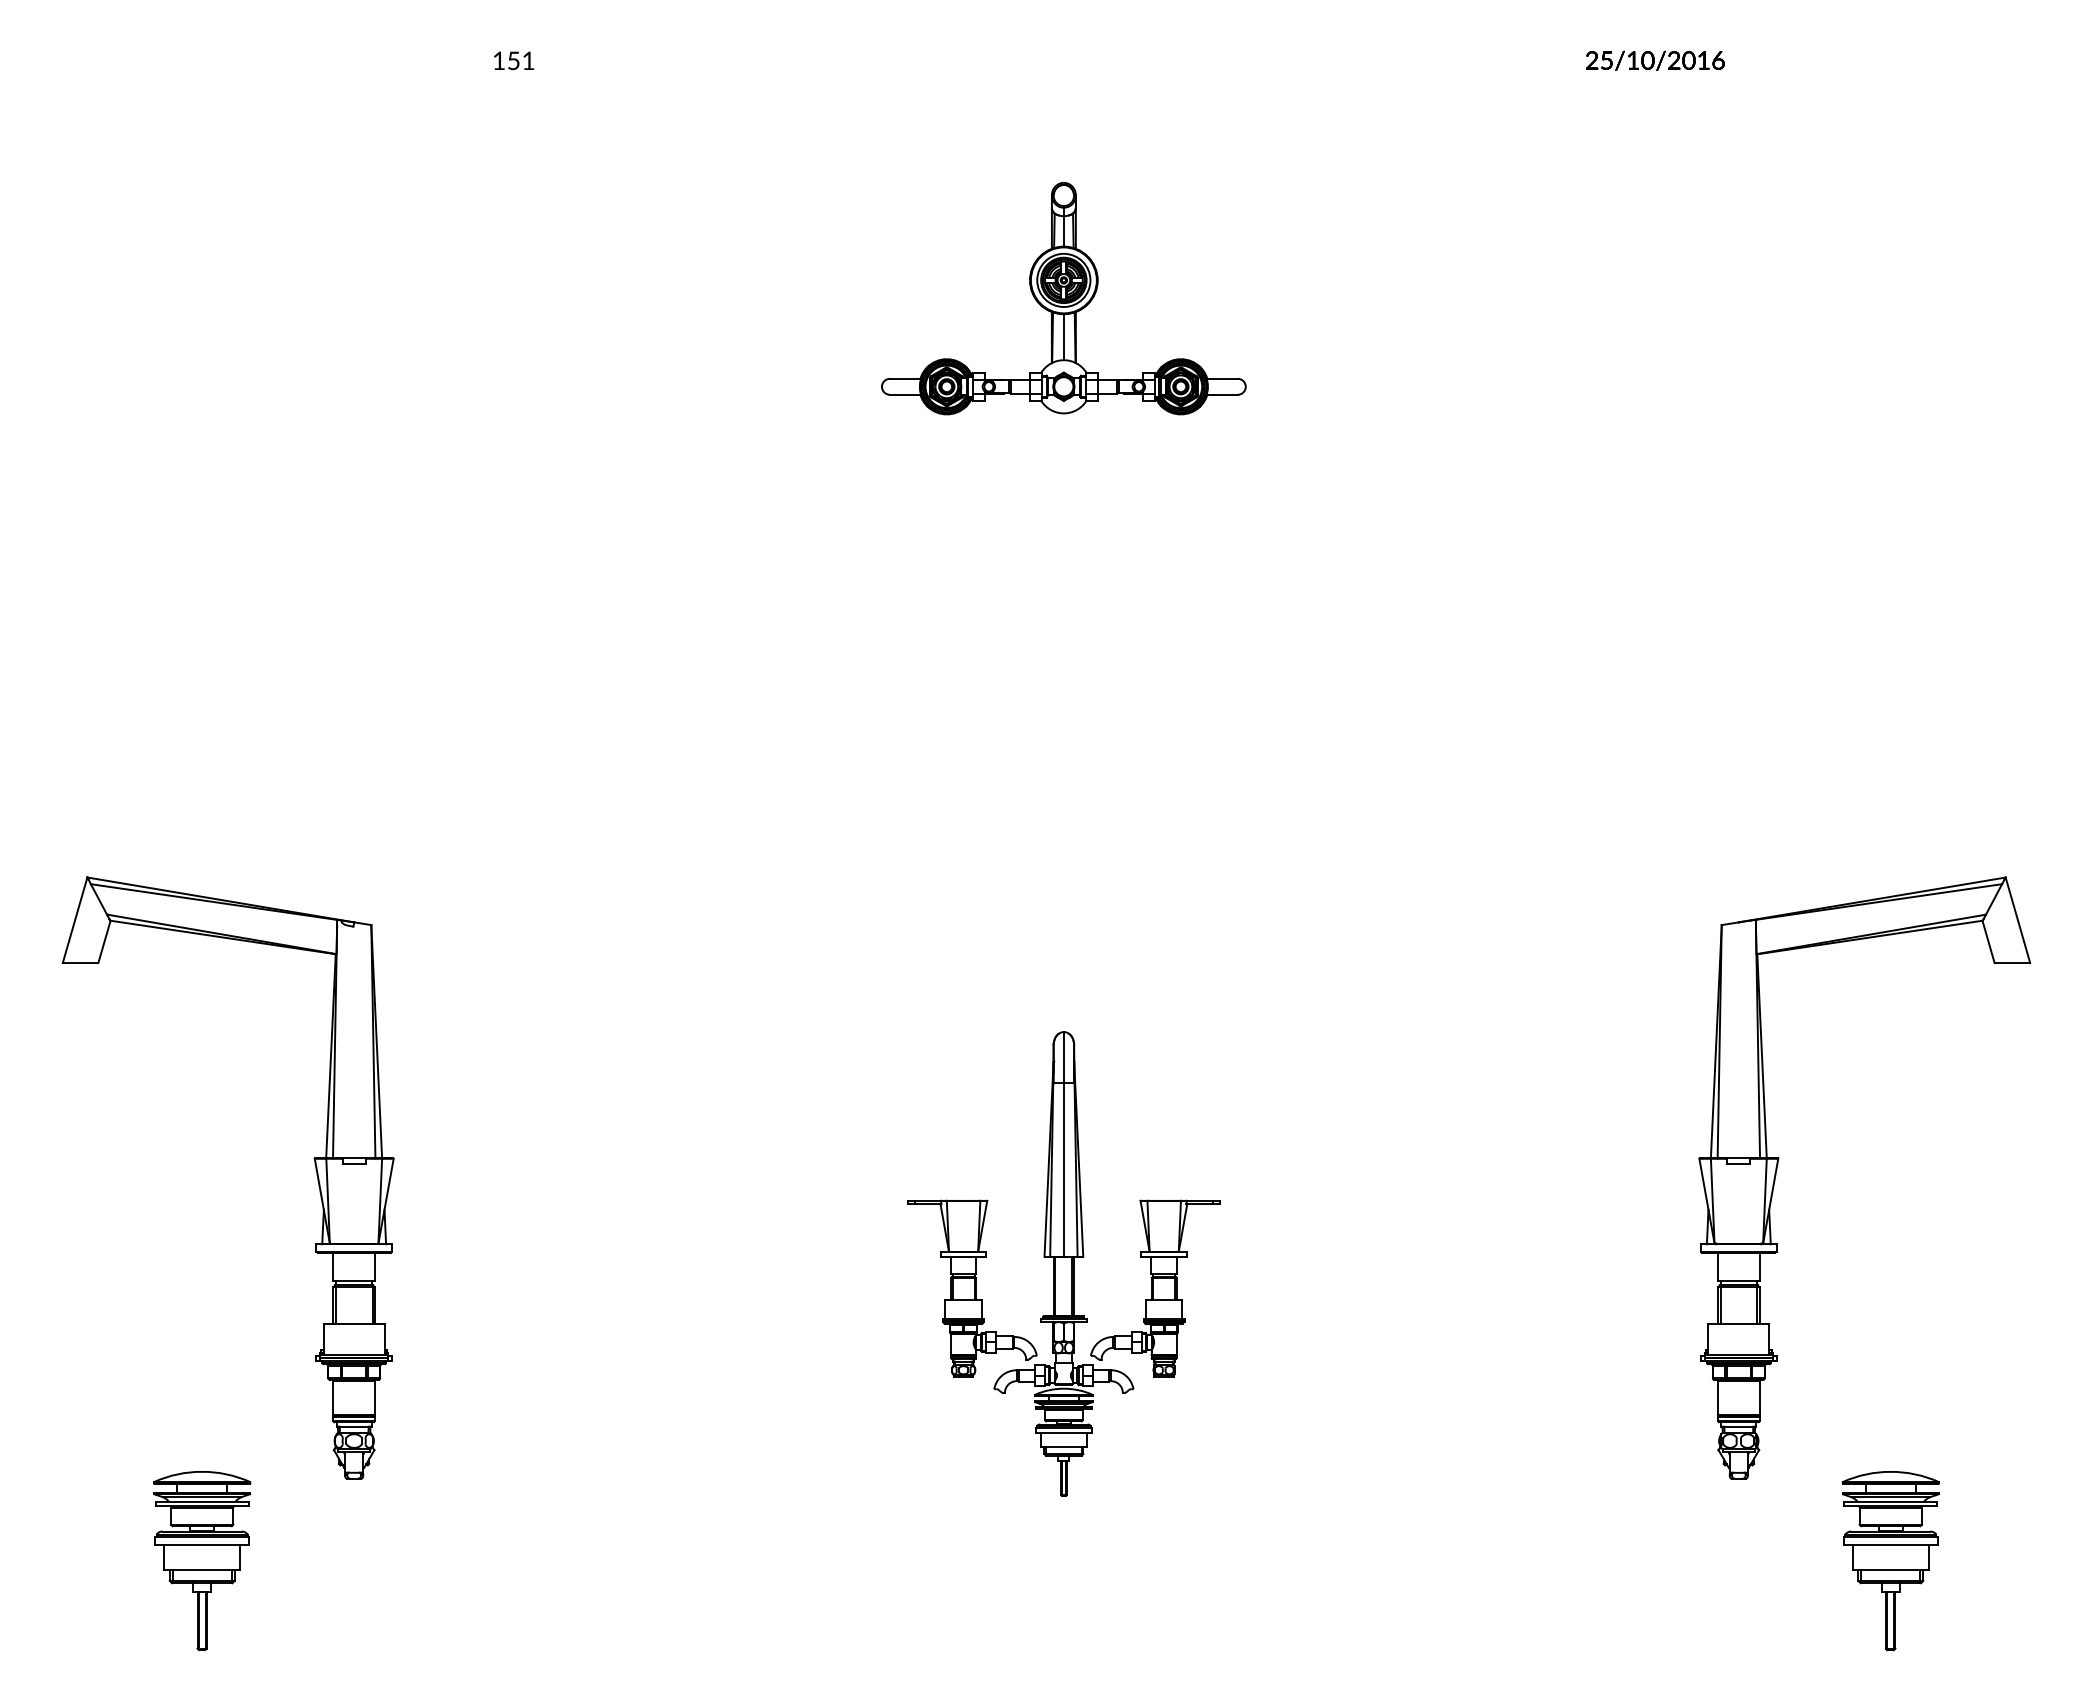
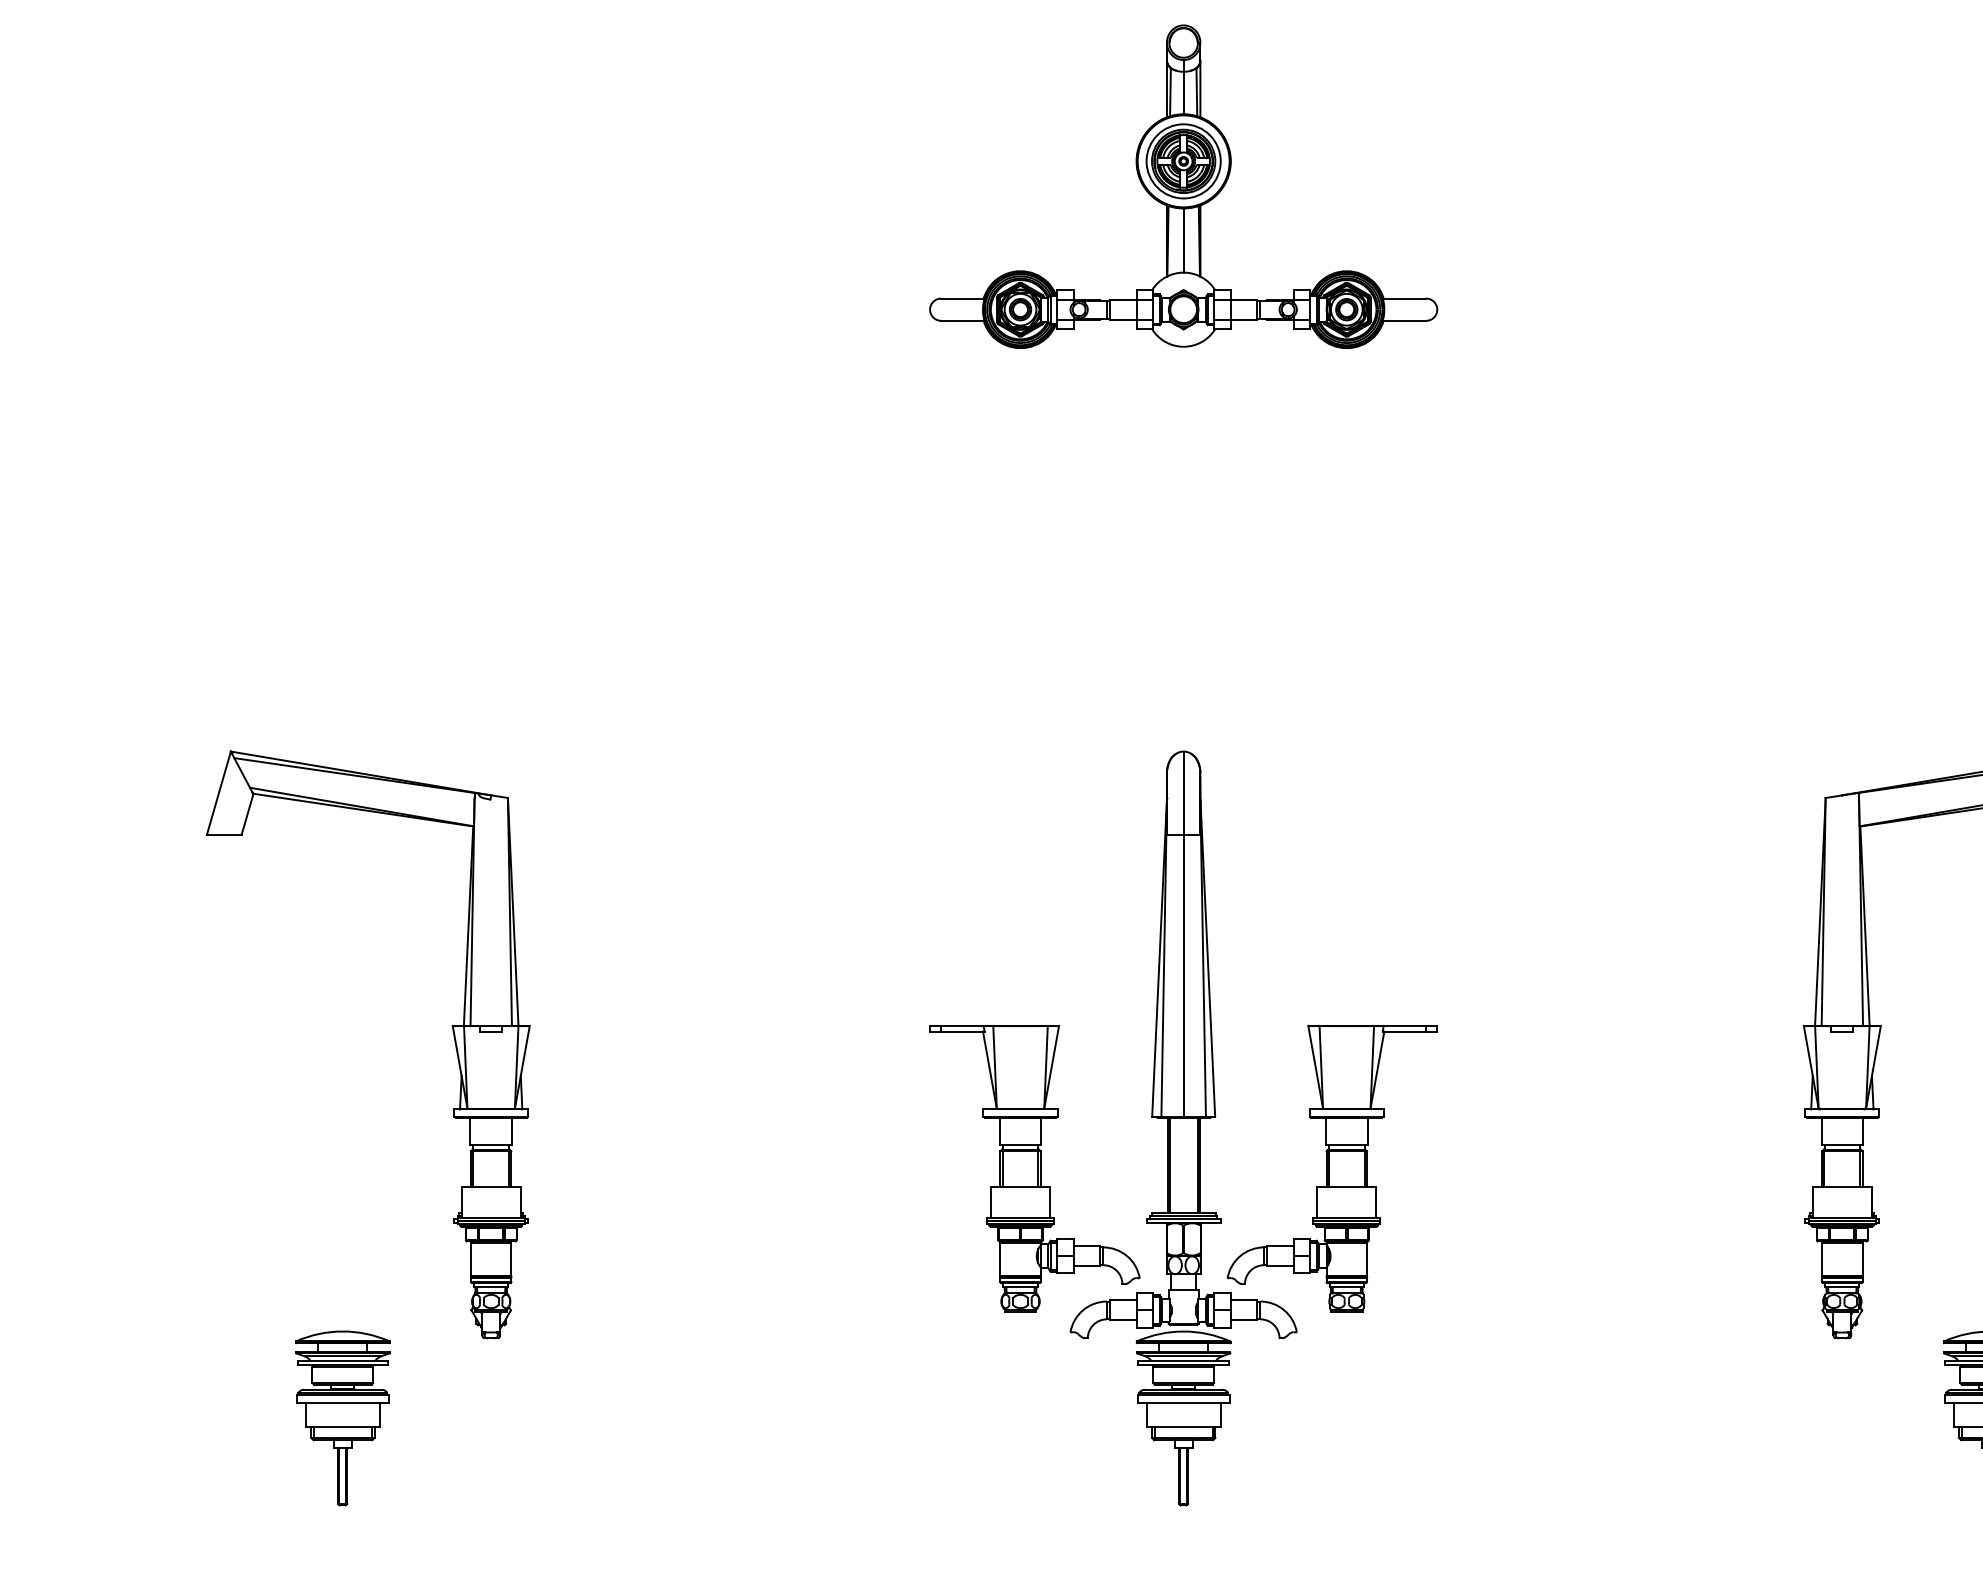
part: (1063, 298) -> (1183, 186), size x1.43
part: (1063, 1263) -> (1183, 1128), size x1.67

